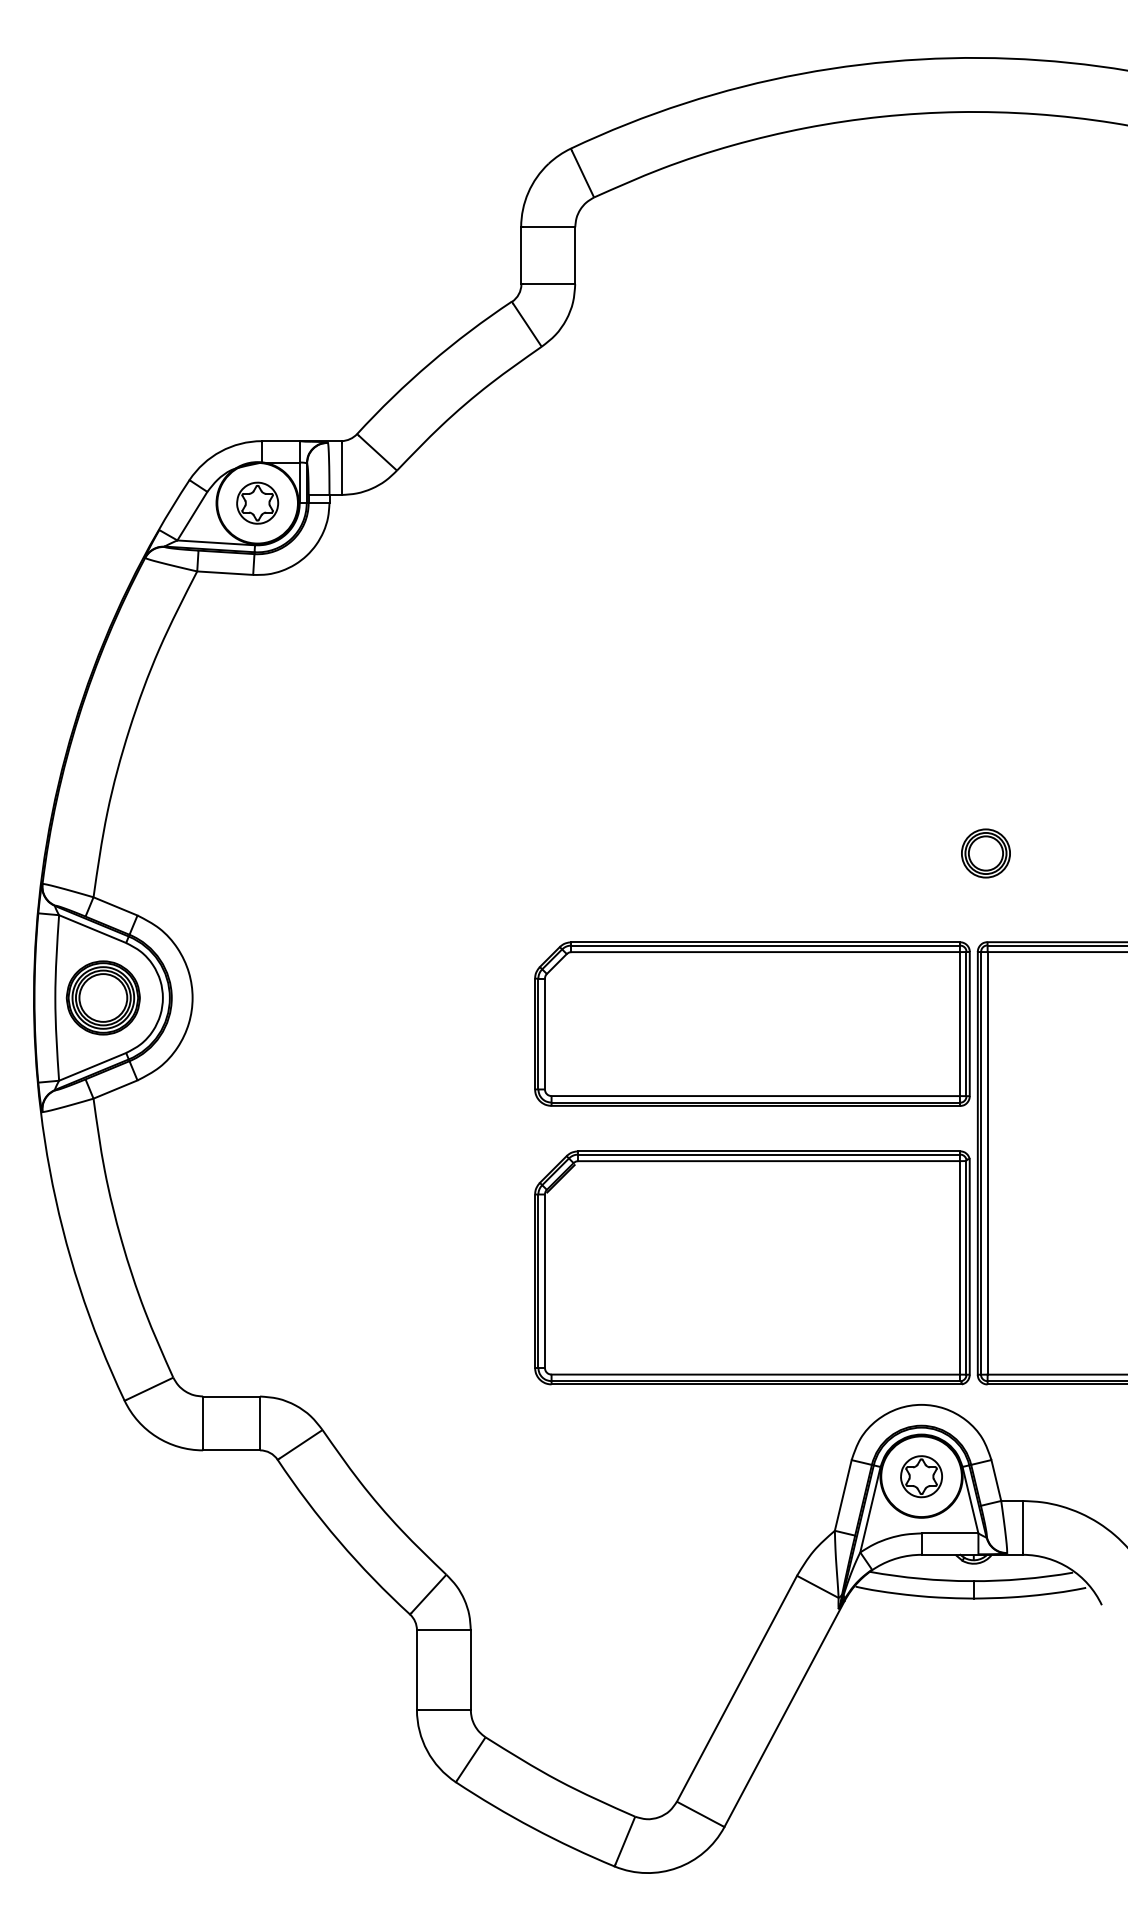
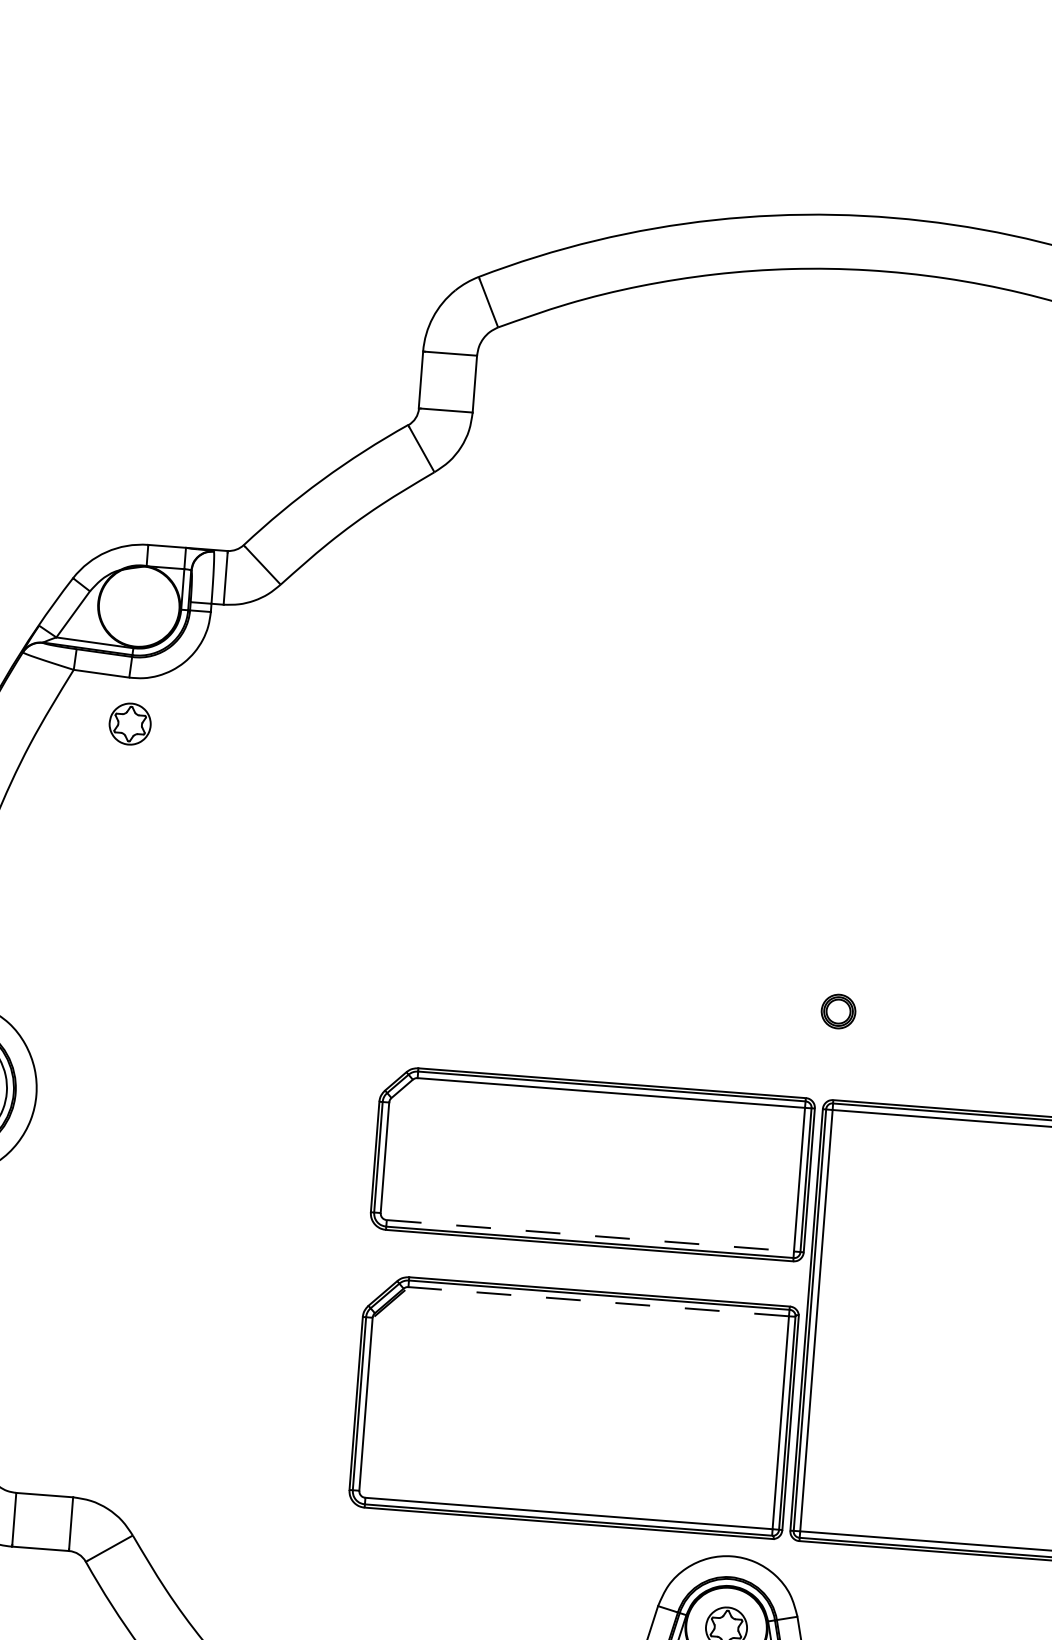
part: (257, 502) -> (130, 723), moved
part: (985, 853) -> (838, 1011), size x0.7
line: (756, 1096) -> (591, 1236), solid -> dashed
line: (769, 1161) -> (599, 1302), solid -> dashed

